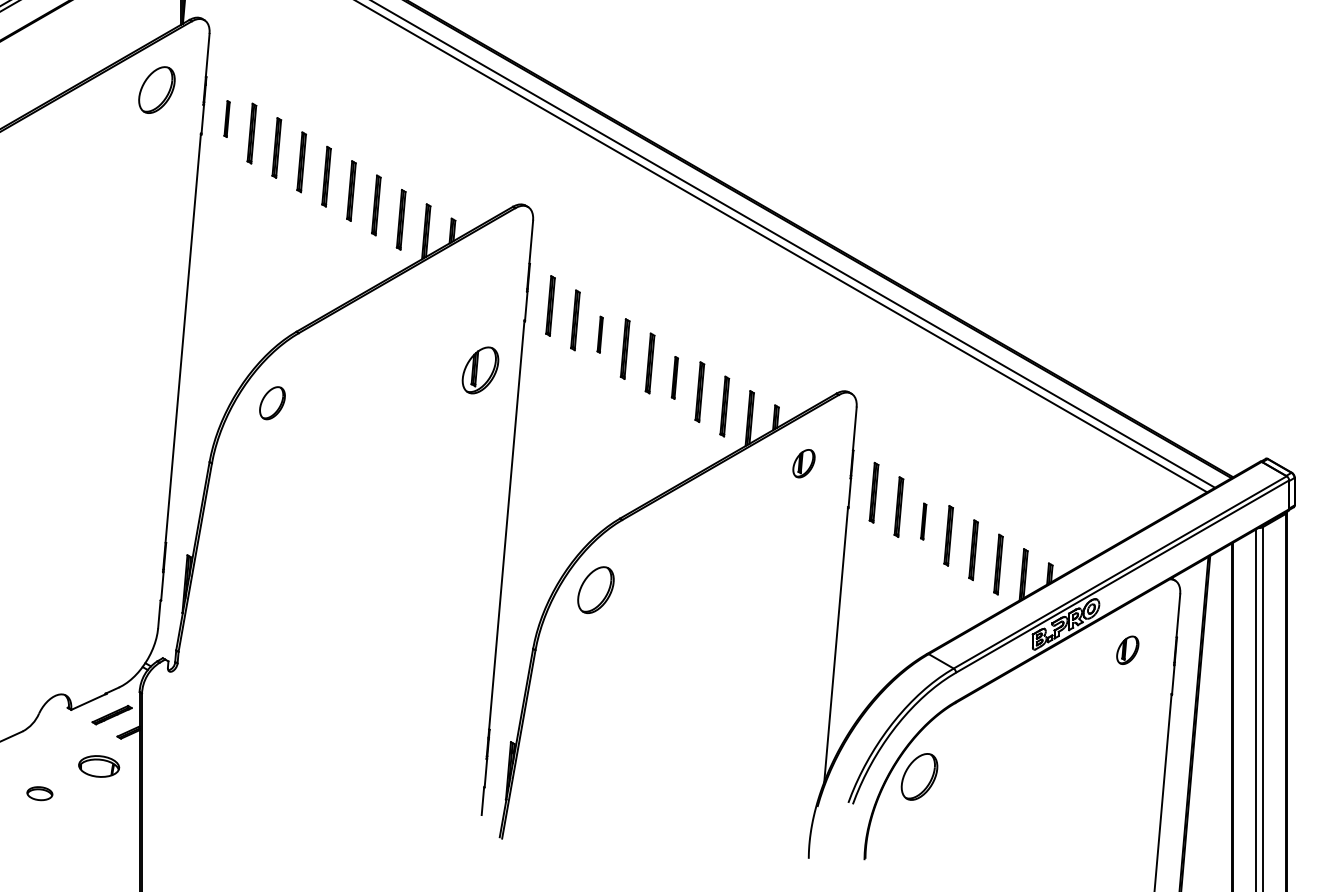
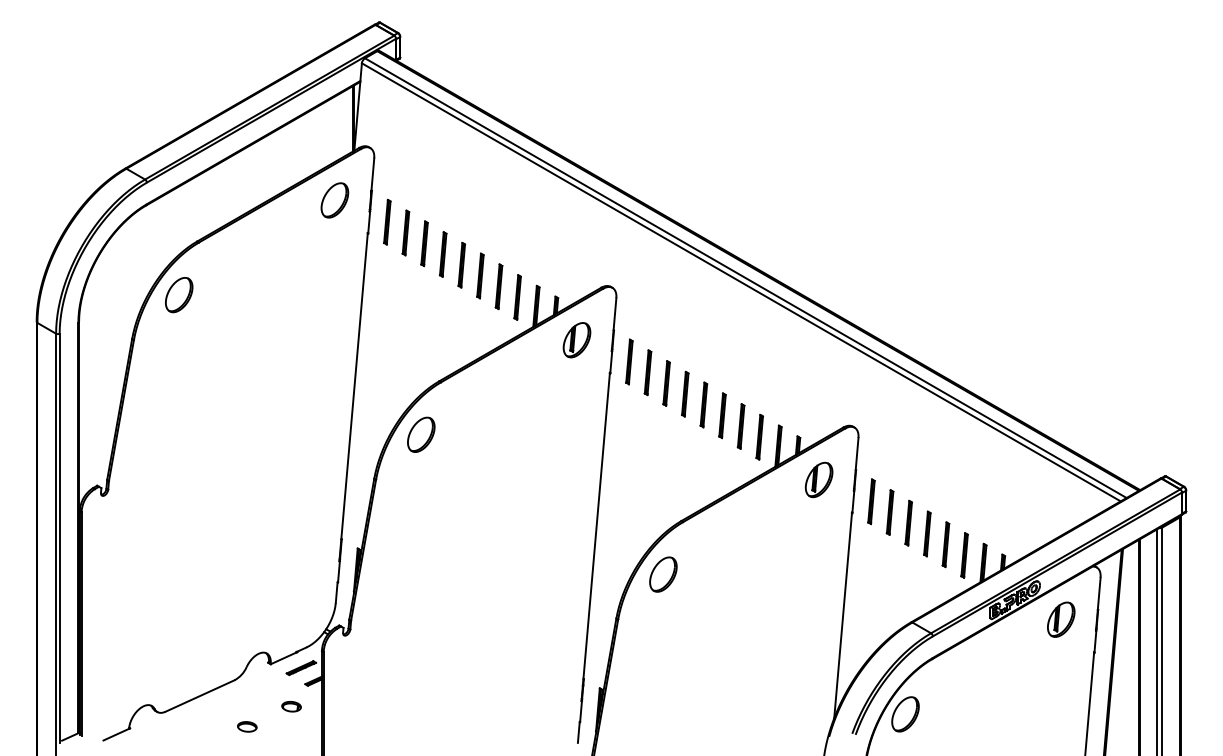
part: (227, 118) -> (387, 221), size x1.67
part: (600, 334) -> (666, 383), size x1.67
part: (479, 370) -> (576, 340), moved
part: (674, 377) -> (722, 415), size x1.43
part: (272, 402) -> (421, 434), size x1.43
part: (803, 463) -> (818, 479), size x1.67
part: (923, 521) -> (908, 523), size x1.67
part: (1127, 650) -> (1061, 619), size x1.67
part: (98, 766) -> (291, 706), size x0.62

